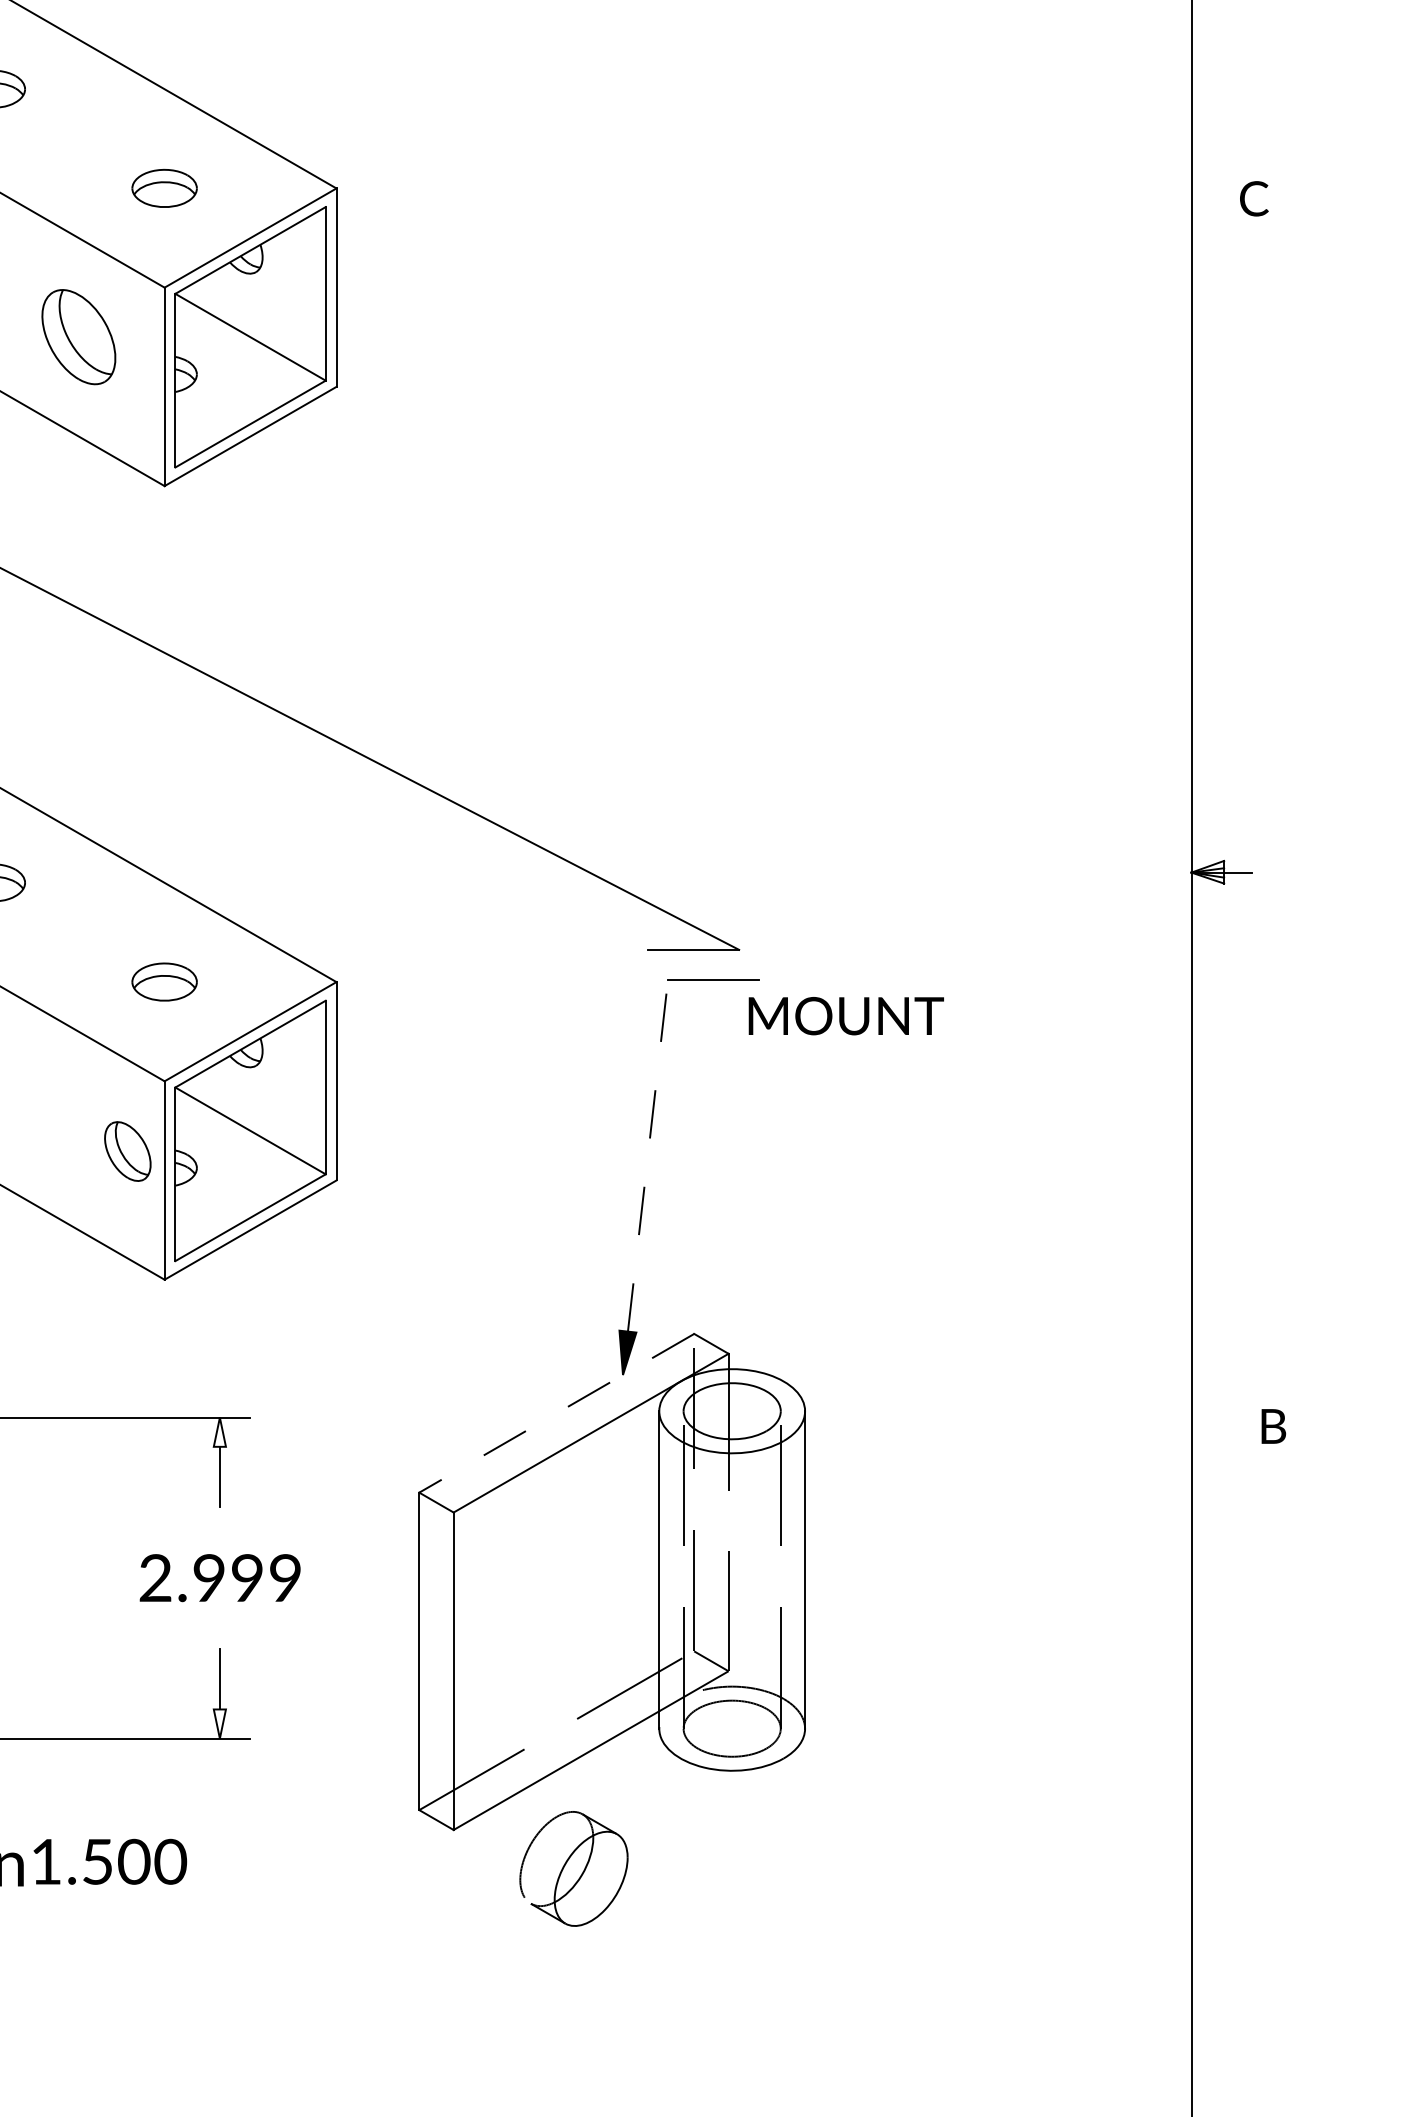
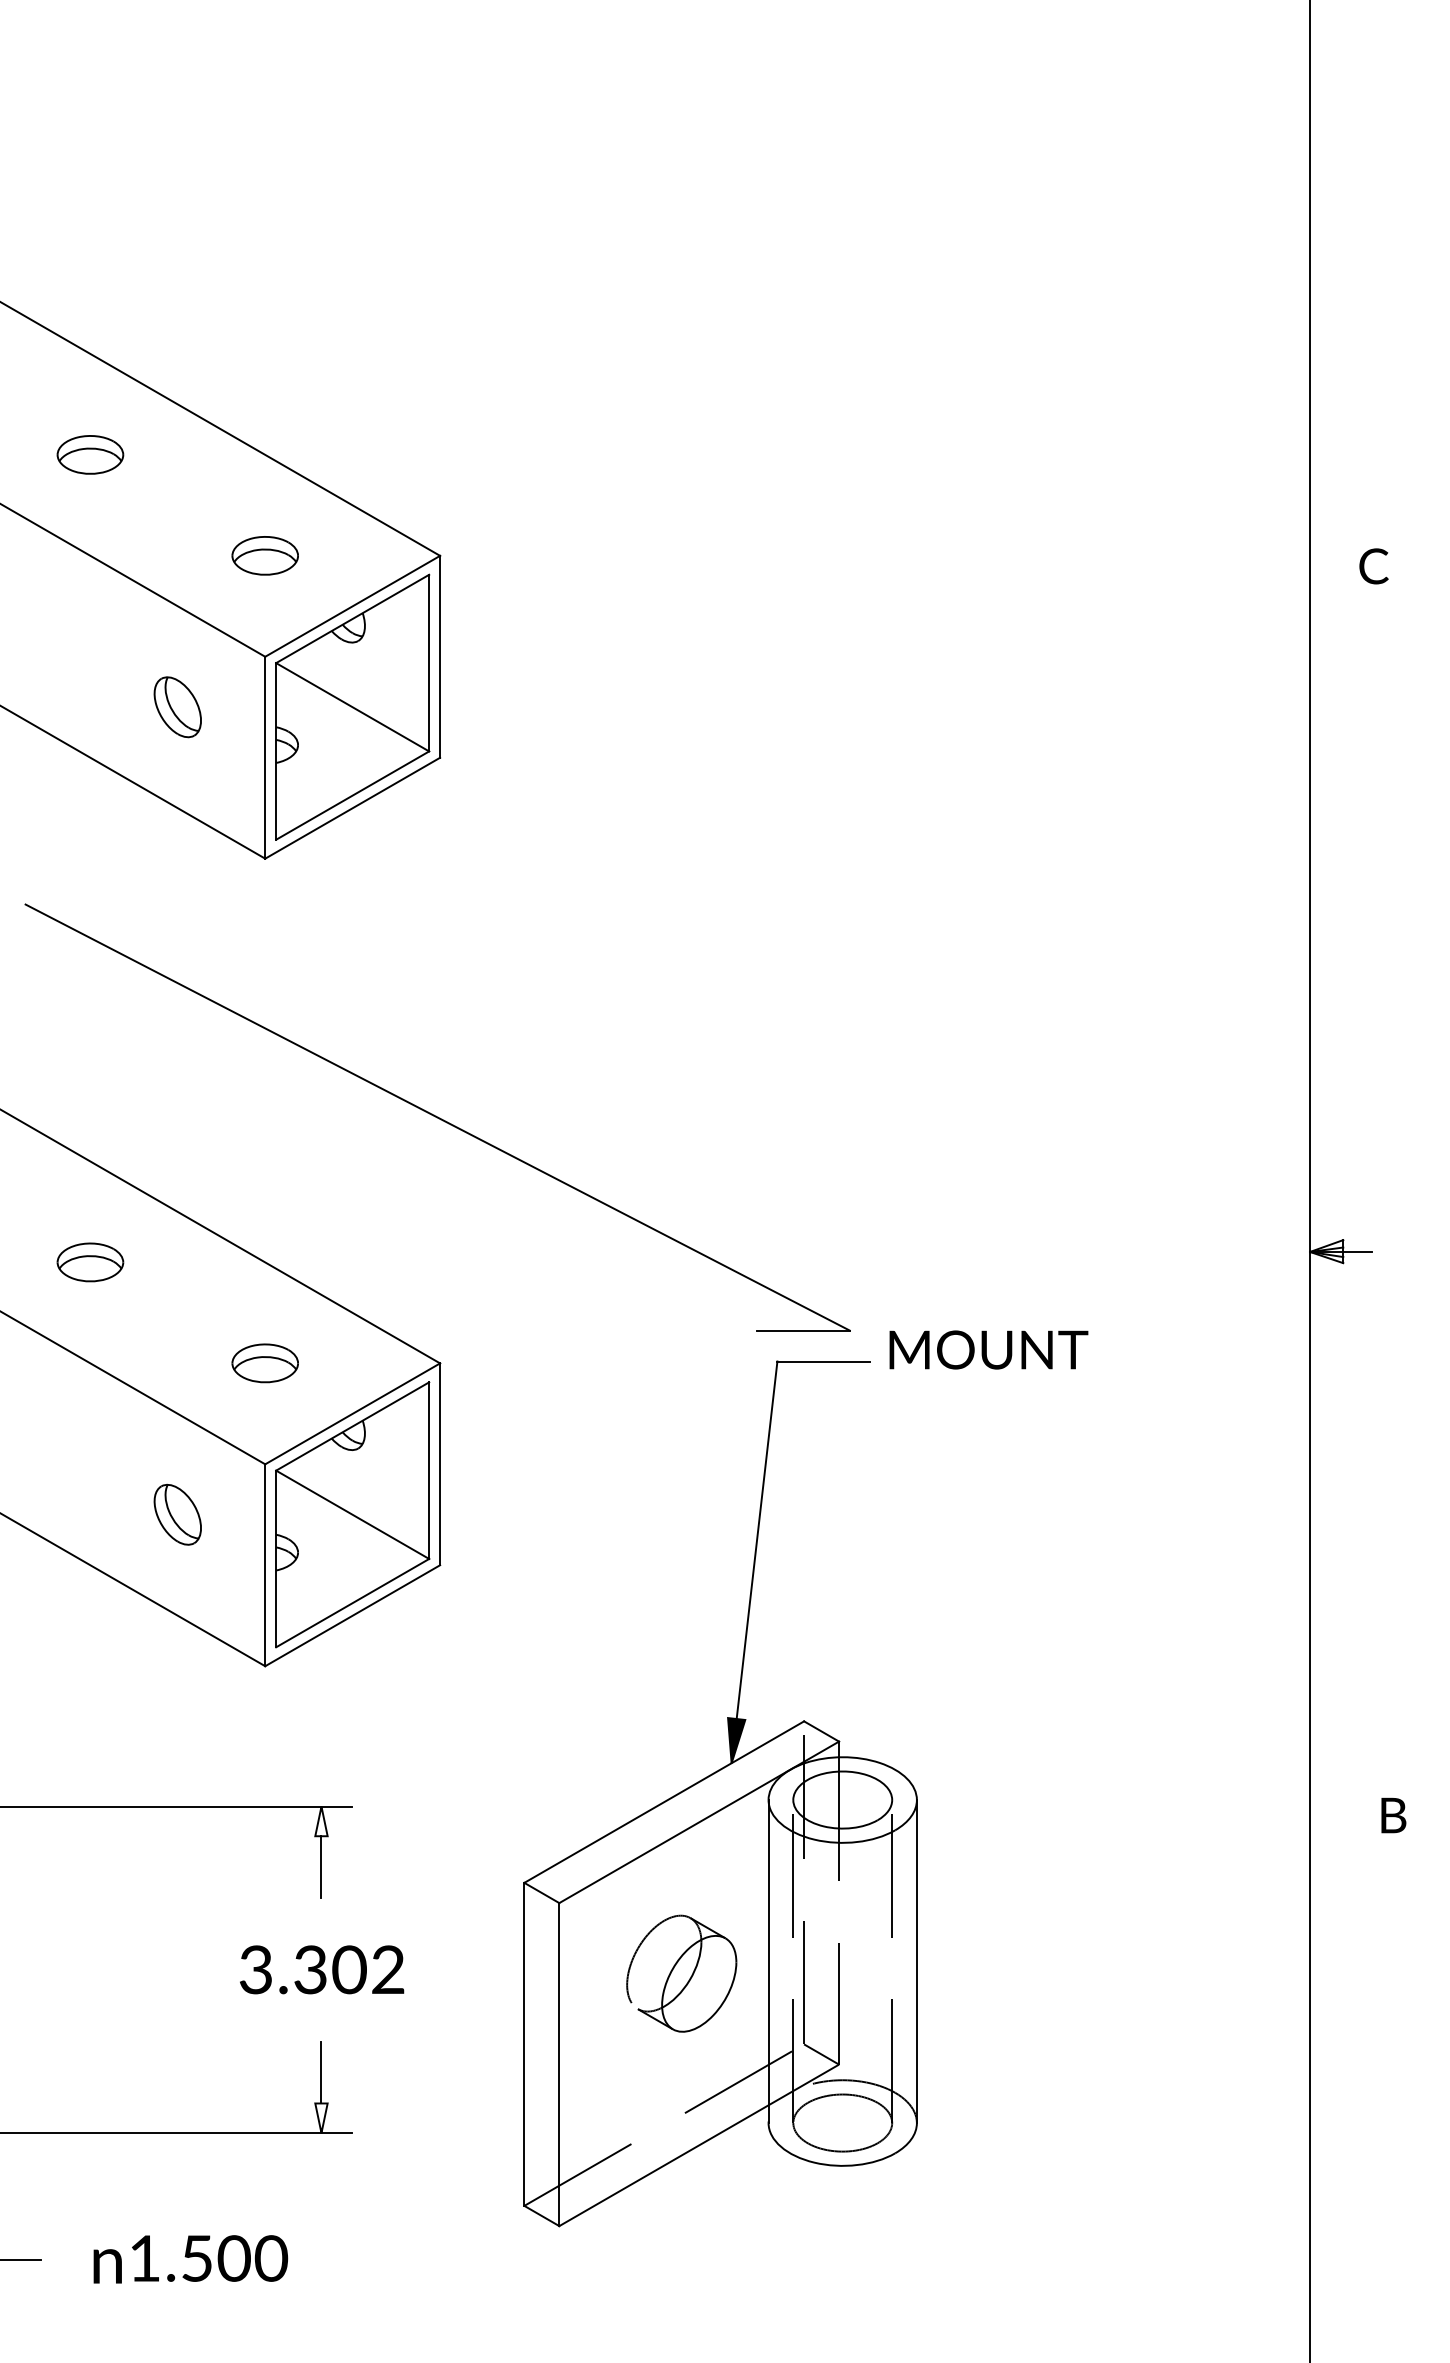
part: (78, 337) -> (177, 707), size x0.62
text: (845, 1015) -> (988, 1349), moved
part: (127, 1151) -> (177, 1514), moved
line: (648, 1156) -> (757, 1540), dashed -> solid
line: (557, 1413) -> (664, 1802), dashed -> solid
text: (220, 1577) -> (322, 1969), 2.999 -> 3.302
part: (573, 1868) -> (681, 1973), moved

